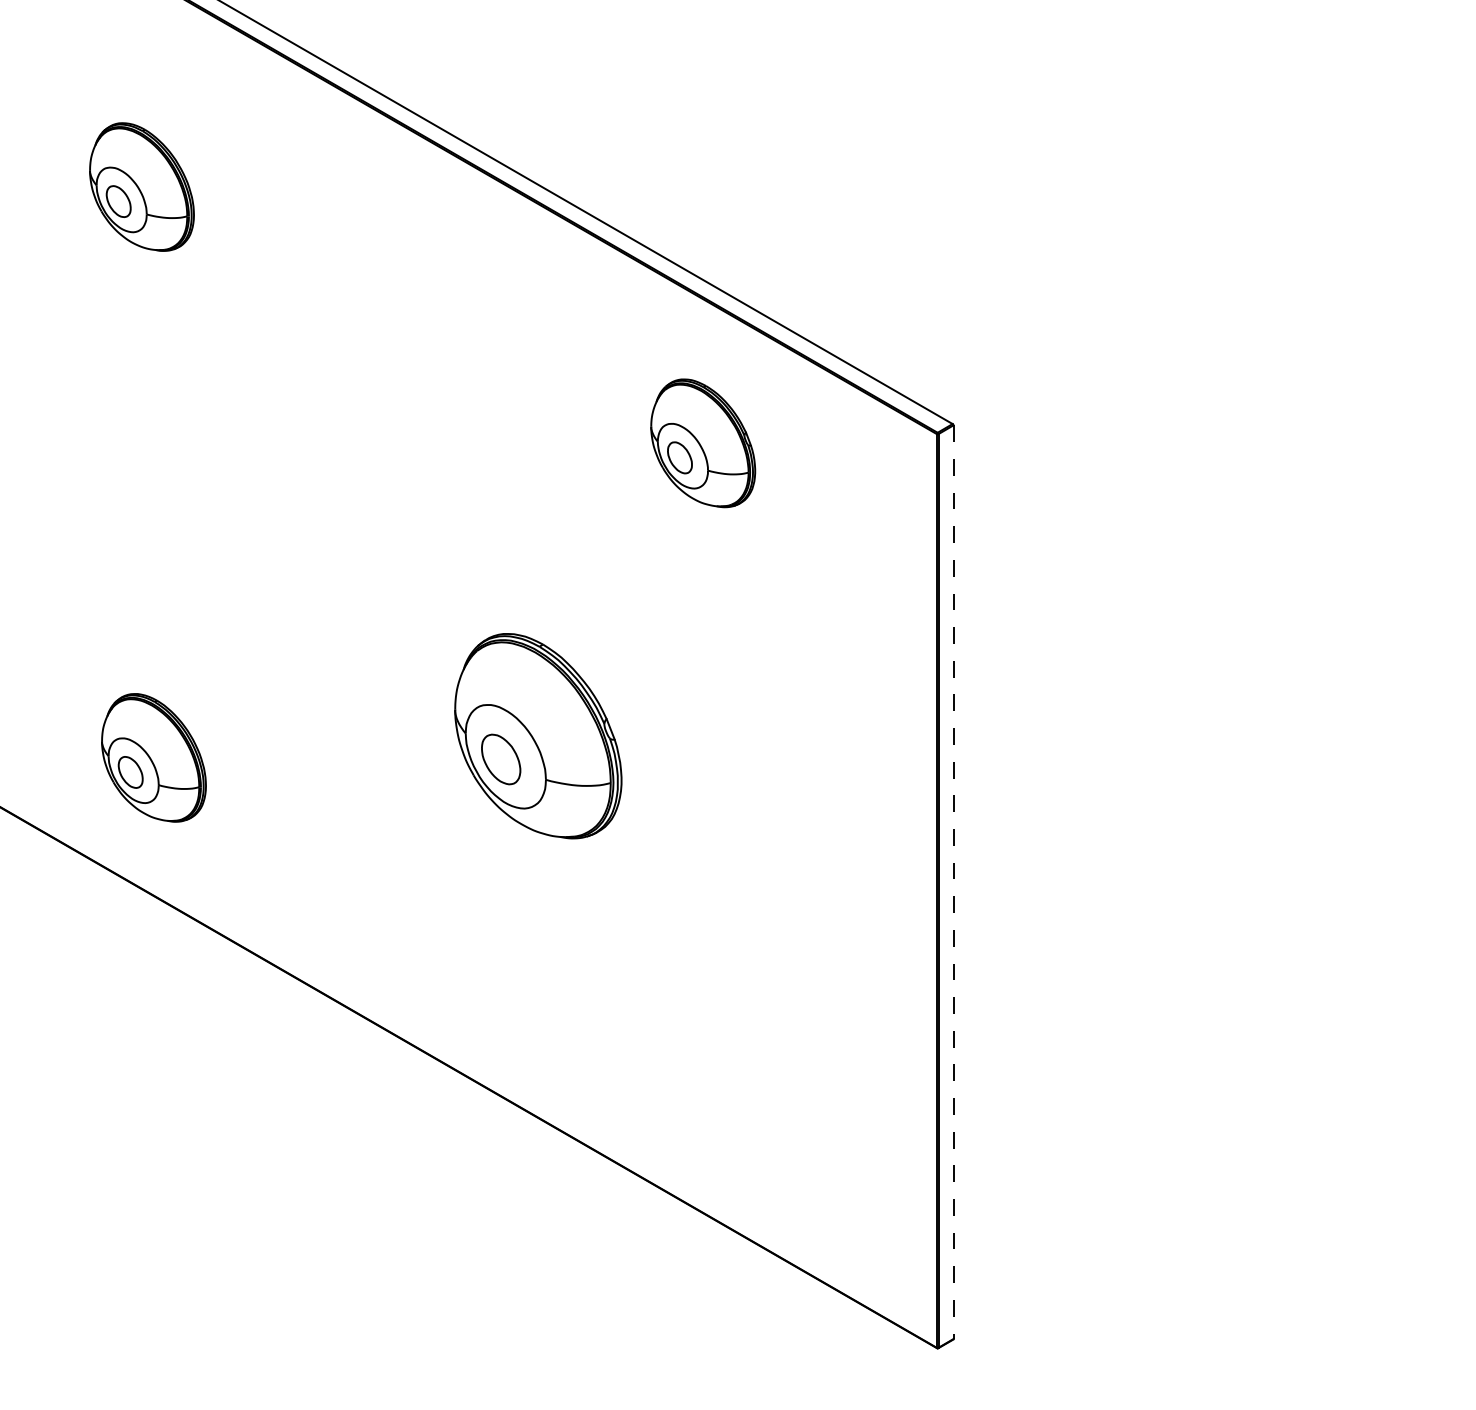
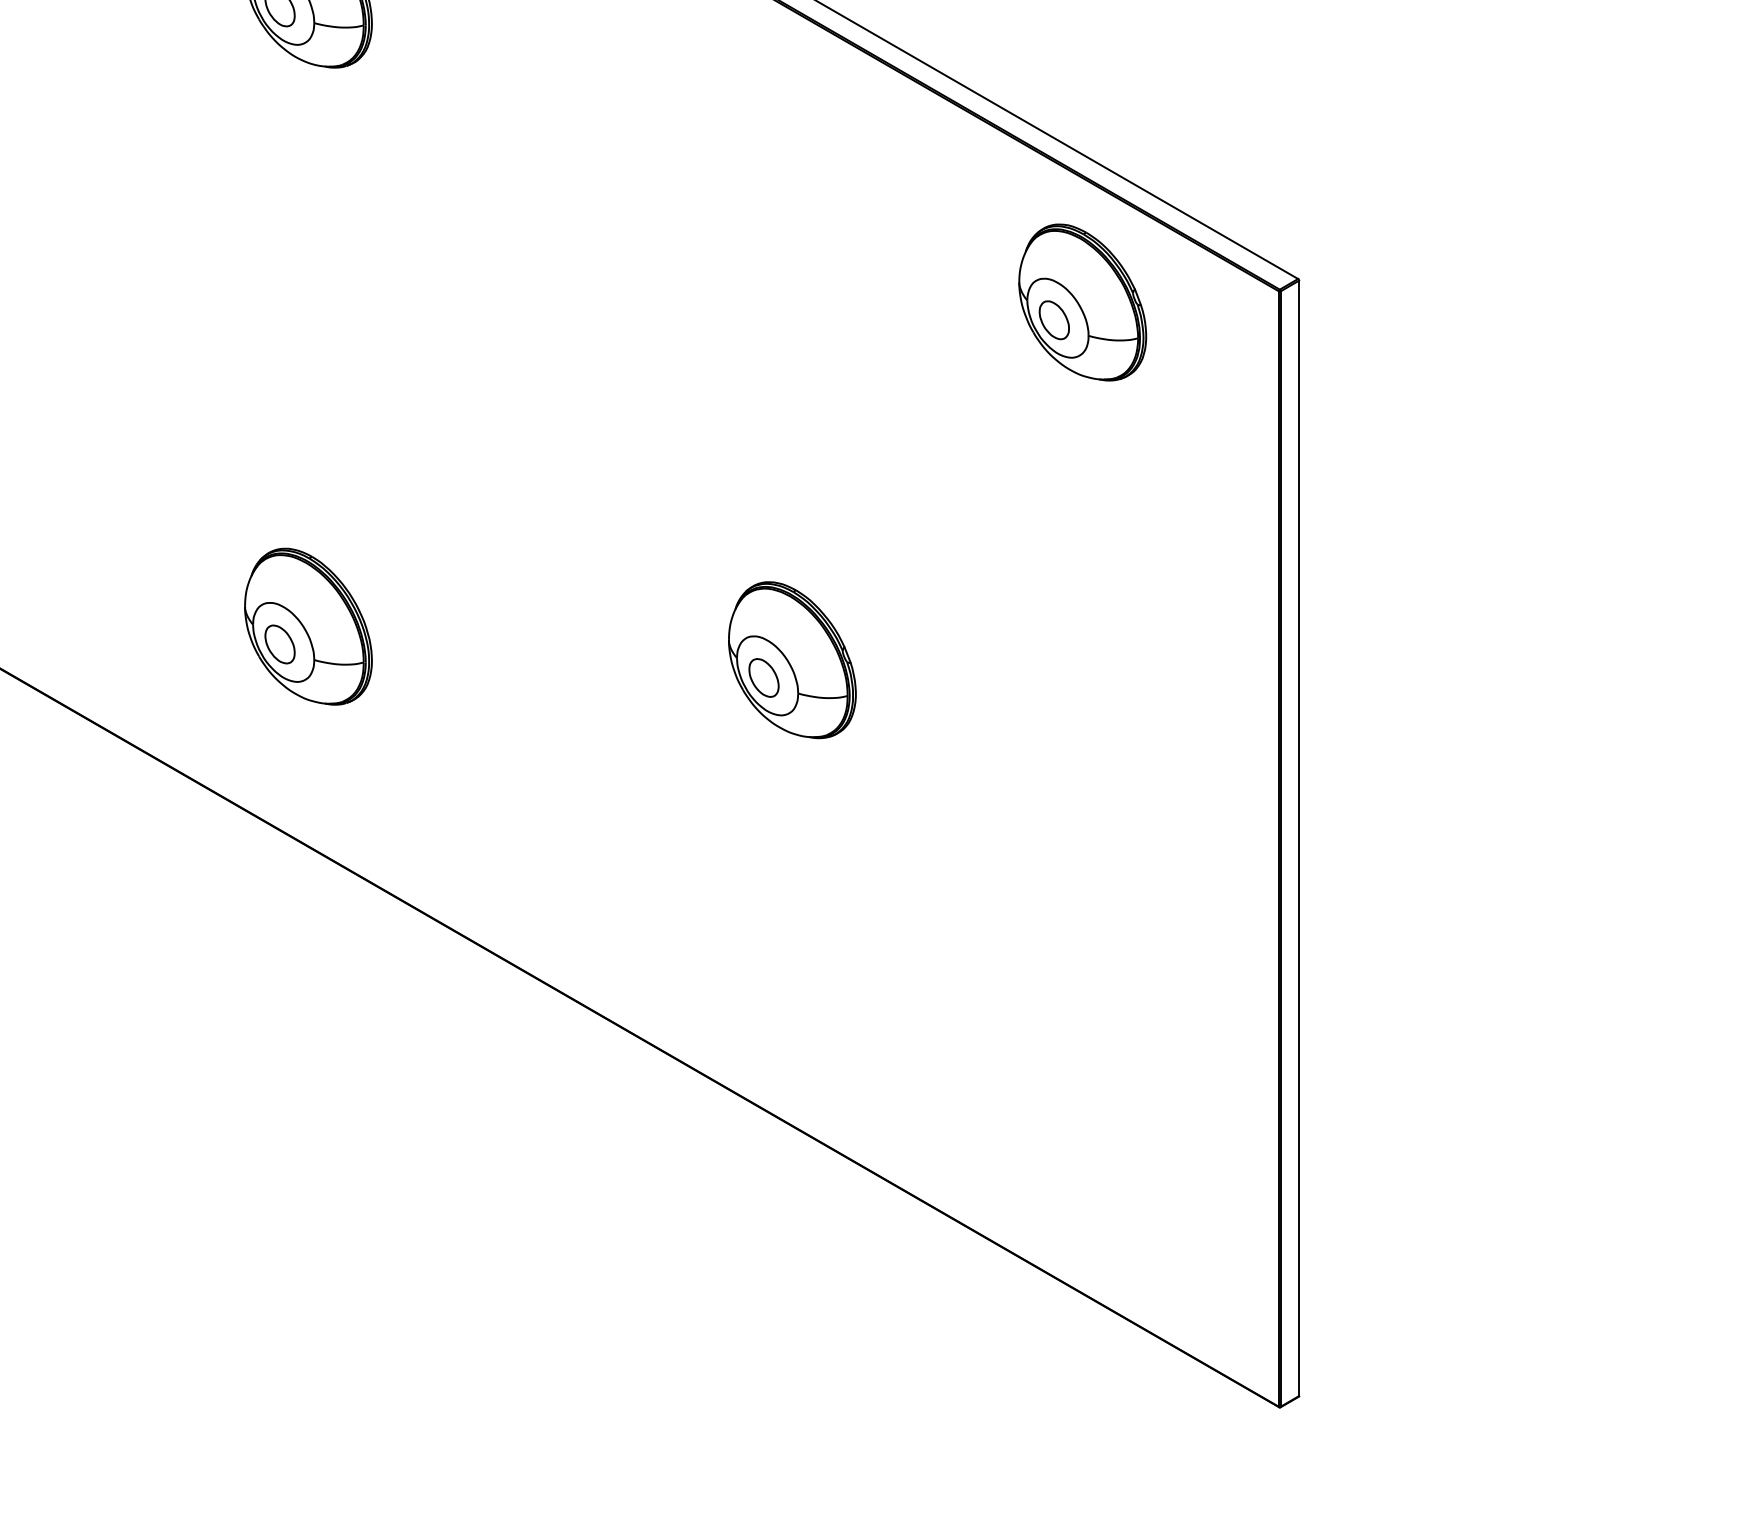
part: (703, 443) -> (1083, 302), moved
part: (538, 736) -> (792, 660), size x0.62
part: (153, 757) -> (307, 626), moved
line: (953, 882) -> (1299, 838), dashed -> solid

